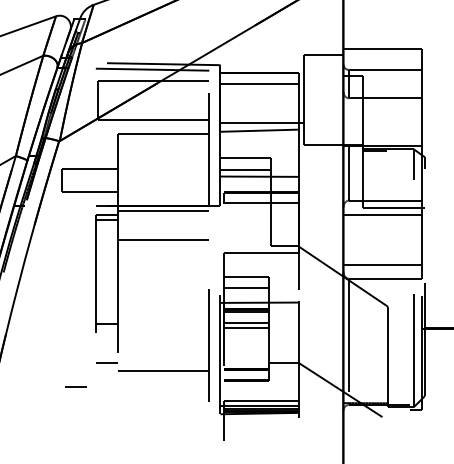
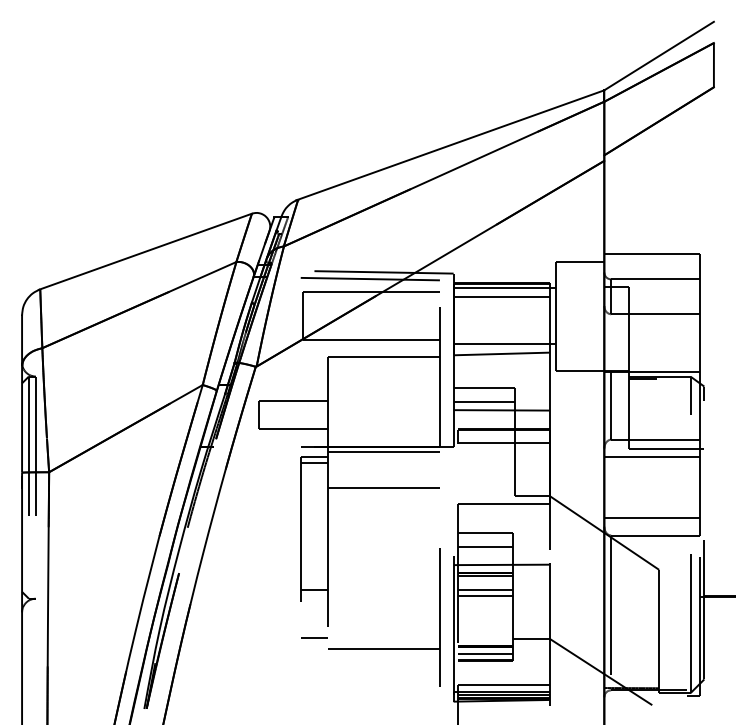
line: (261, 77) -> (504, 288), added
line: (245, 375) -> (484, 654), added
line: (76, 386) -> (276, 667), removed

